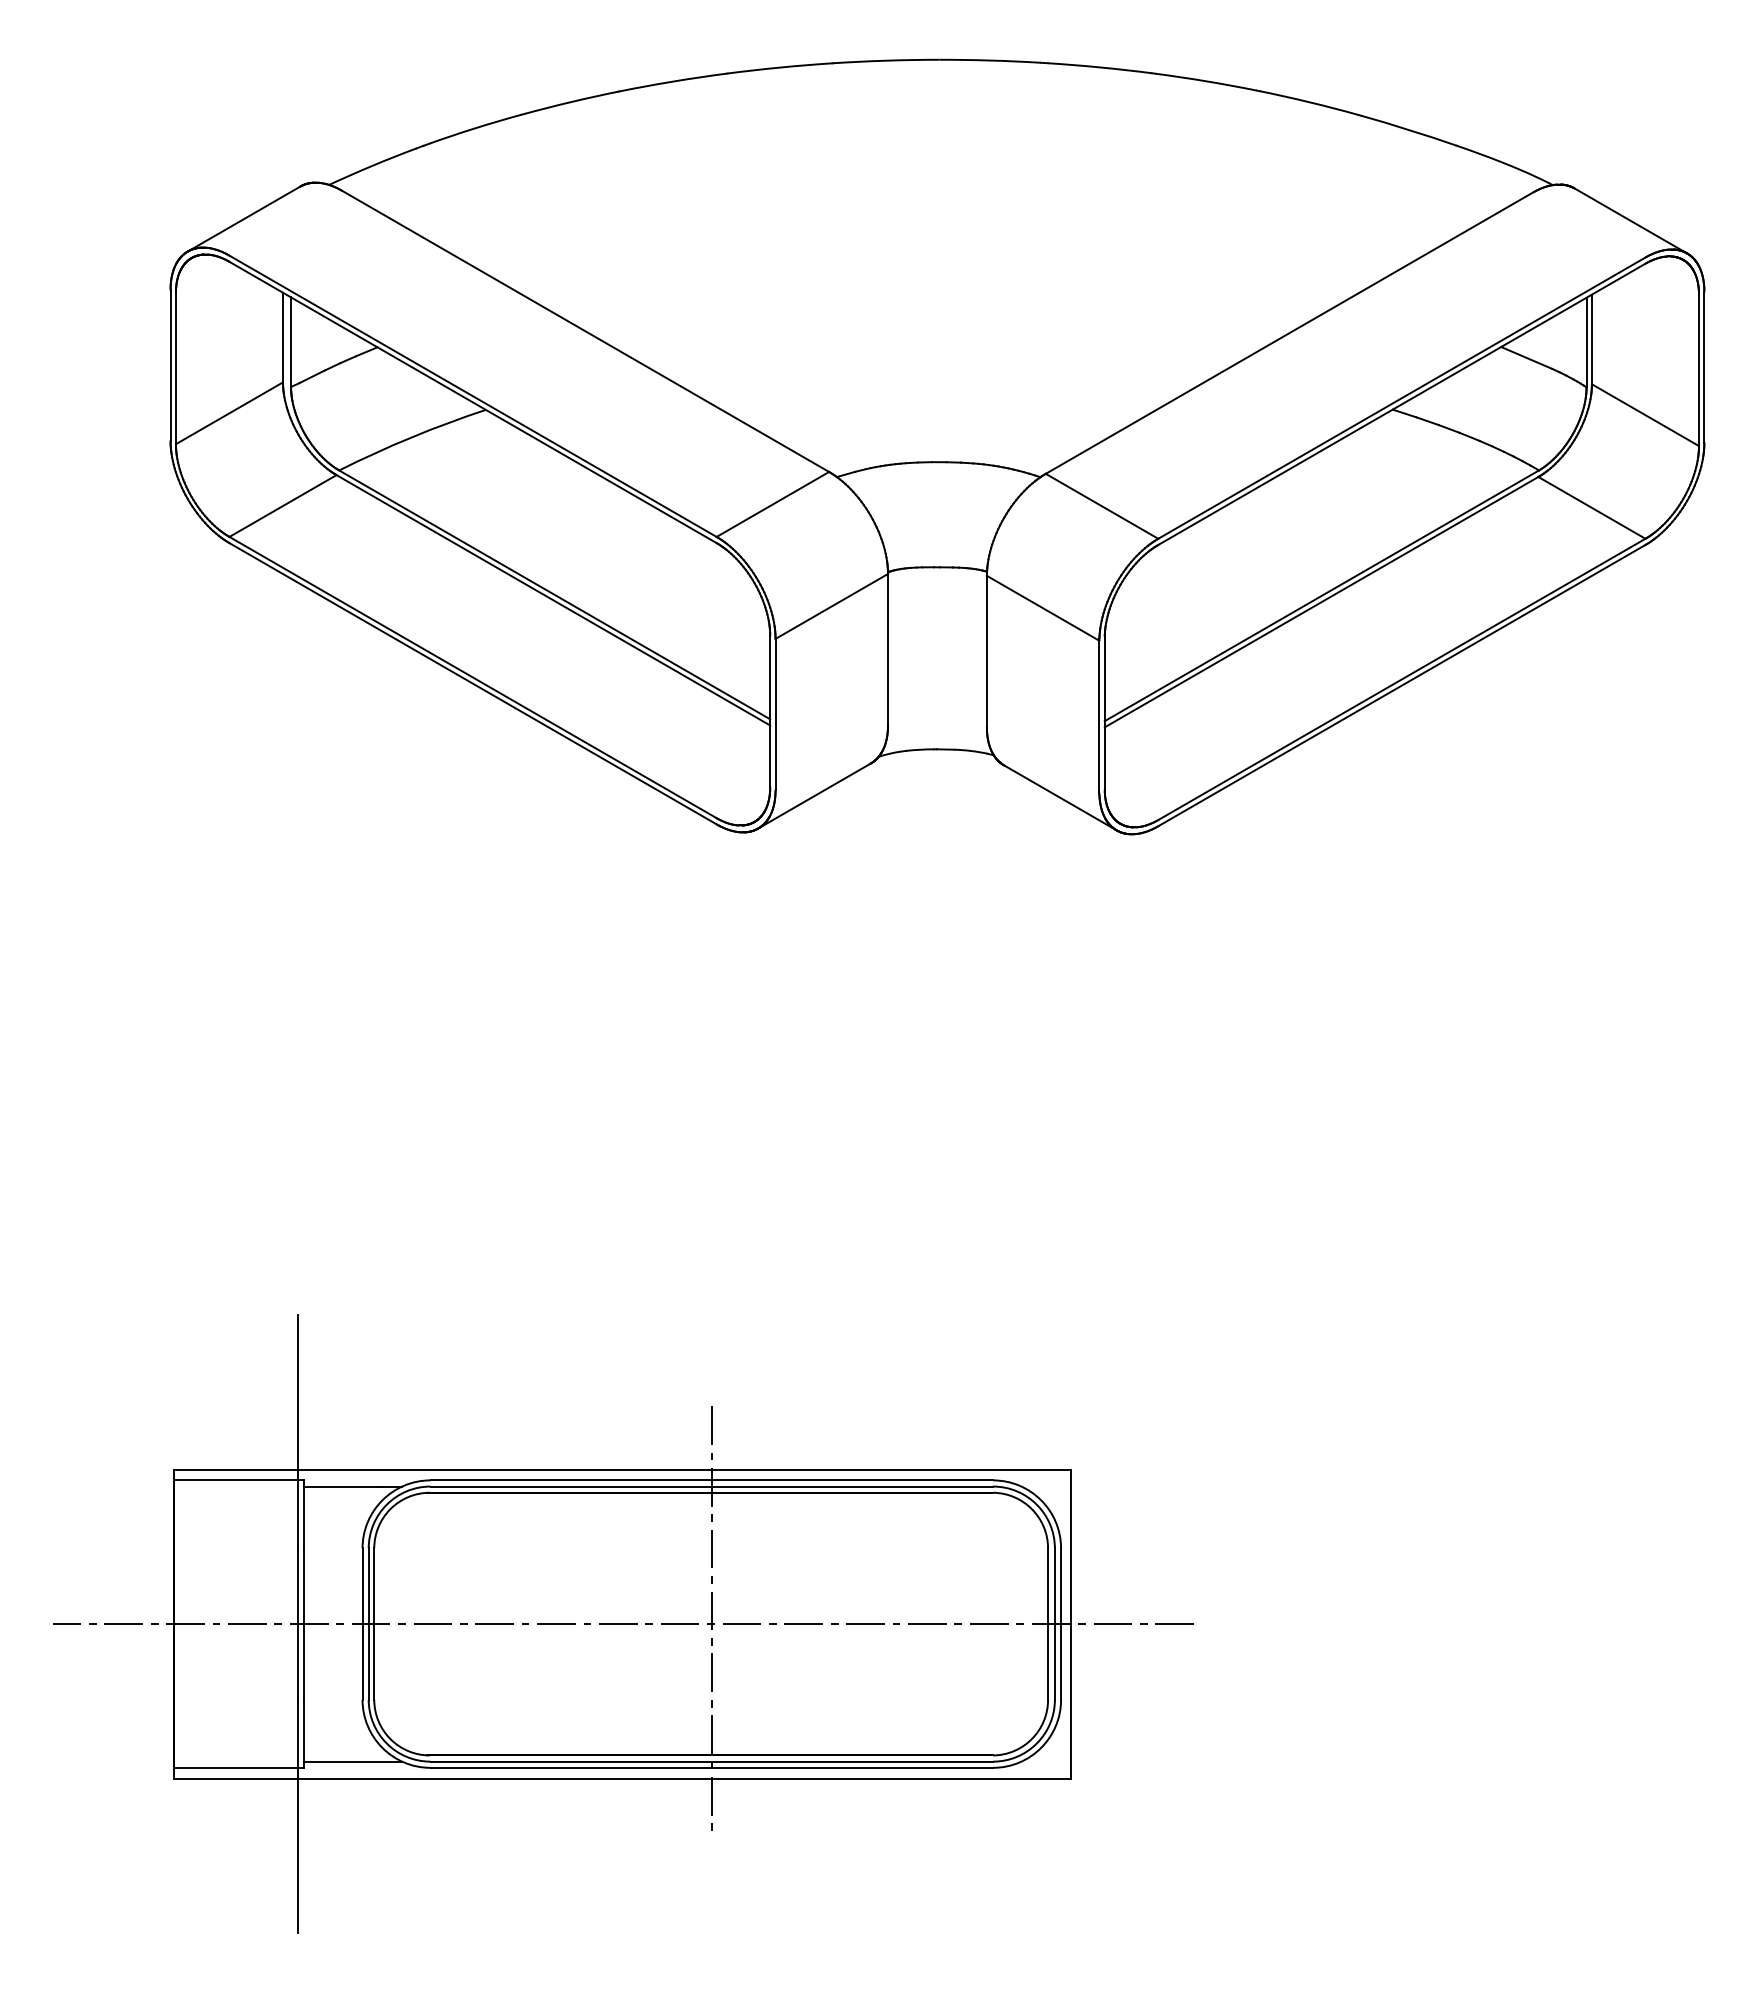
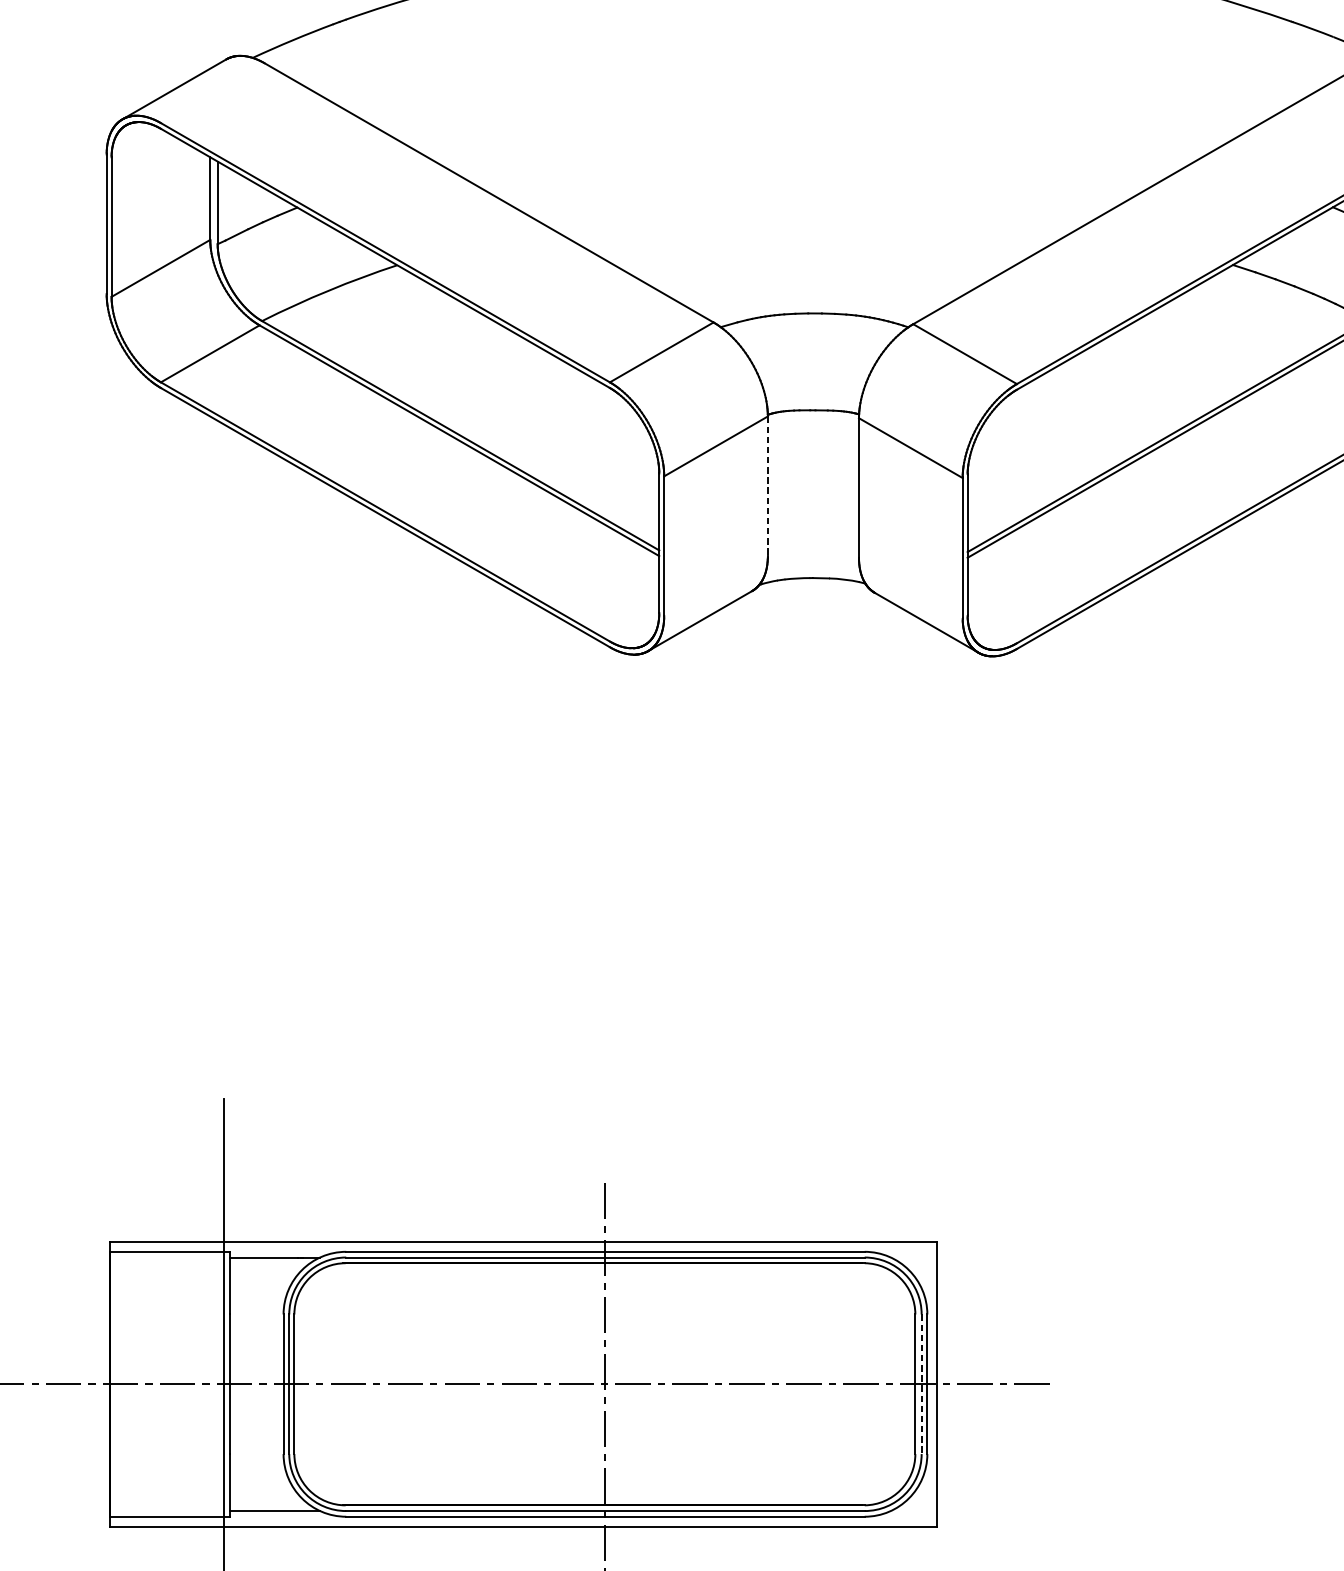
line: (888, 649) -> (768, 486), solid -> dashed
line: (1054, 1624) -> (921, 1384), solid -> dashed

